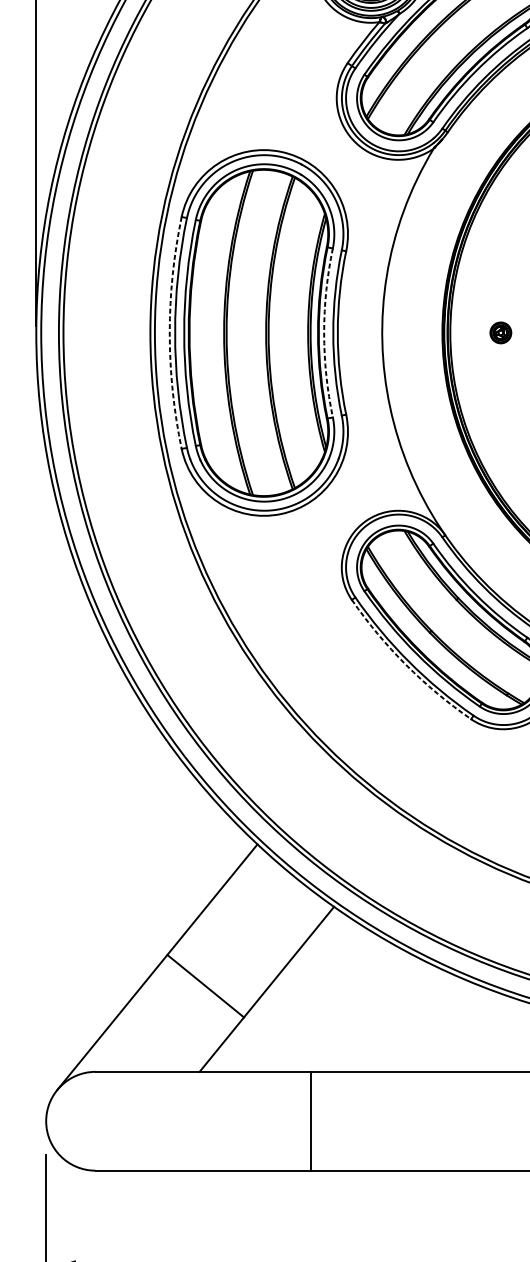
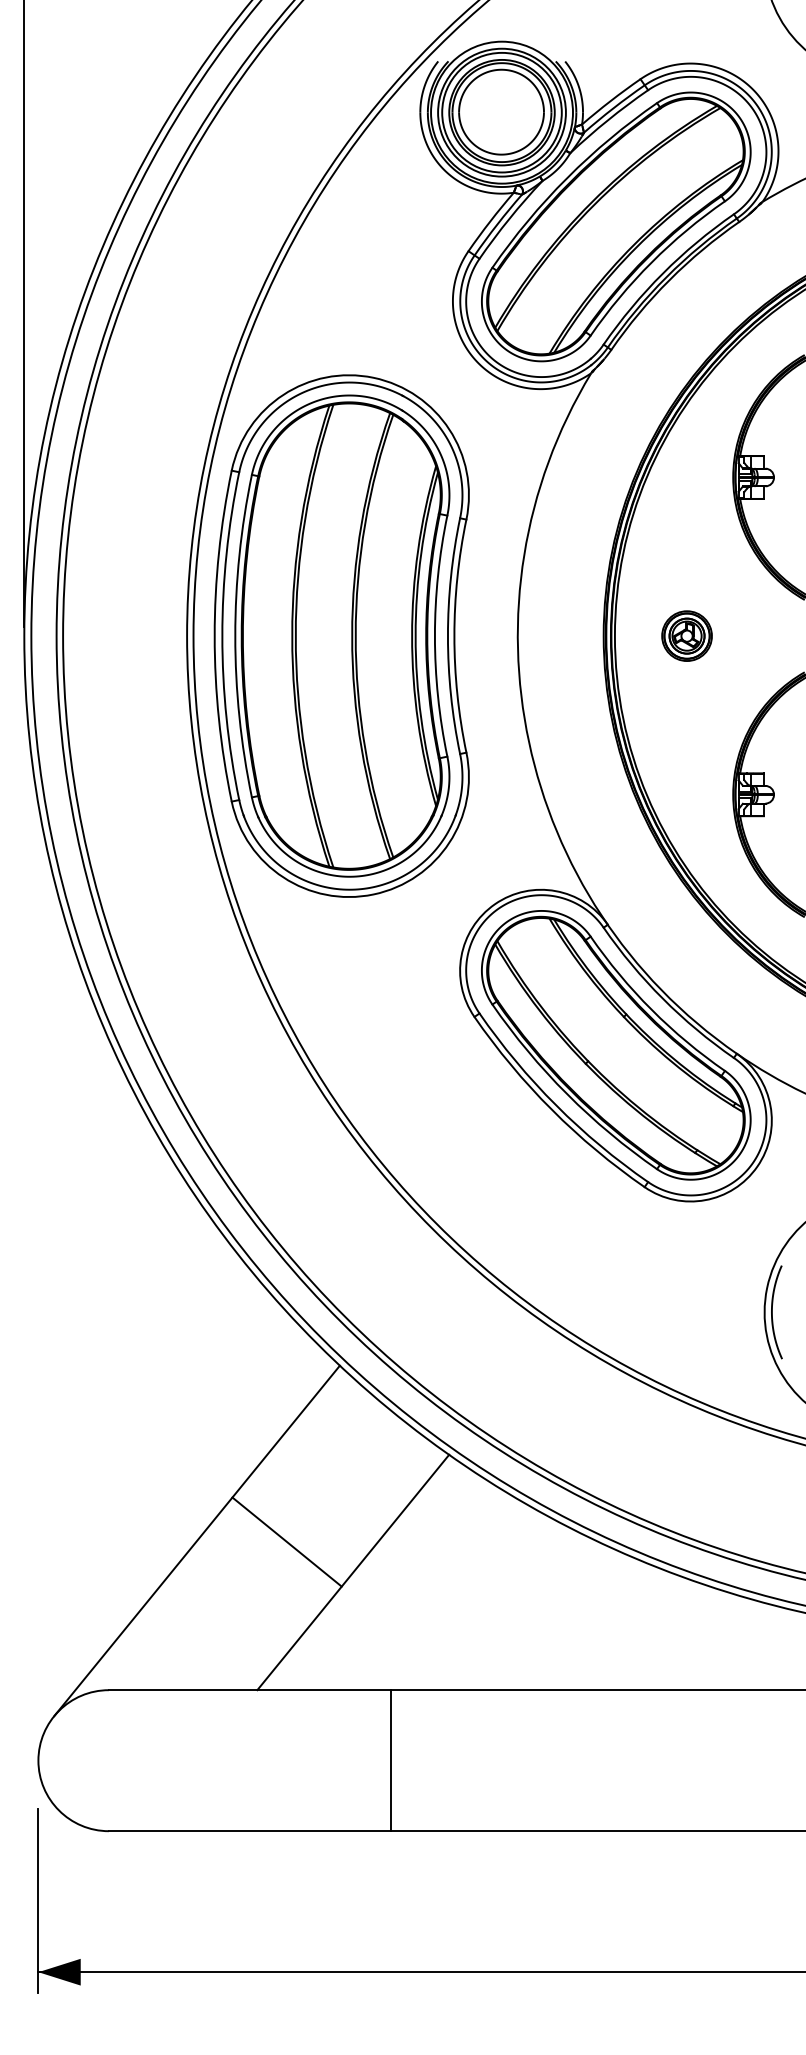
part: (500, 332) -> (686, 635), size x1.67
arc: (169, 333) -> (214, 636), dashed -> solid
arc: (323, 333) -> (434, 636), dashed -> solid
arc: (405, 664) -> (551, 1109), dashed -> solid
line: (205, 985) -> (286, 1541), moved
line: (310, 1121) -> (390, 1760), moved

